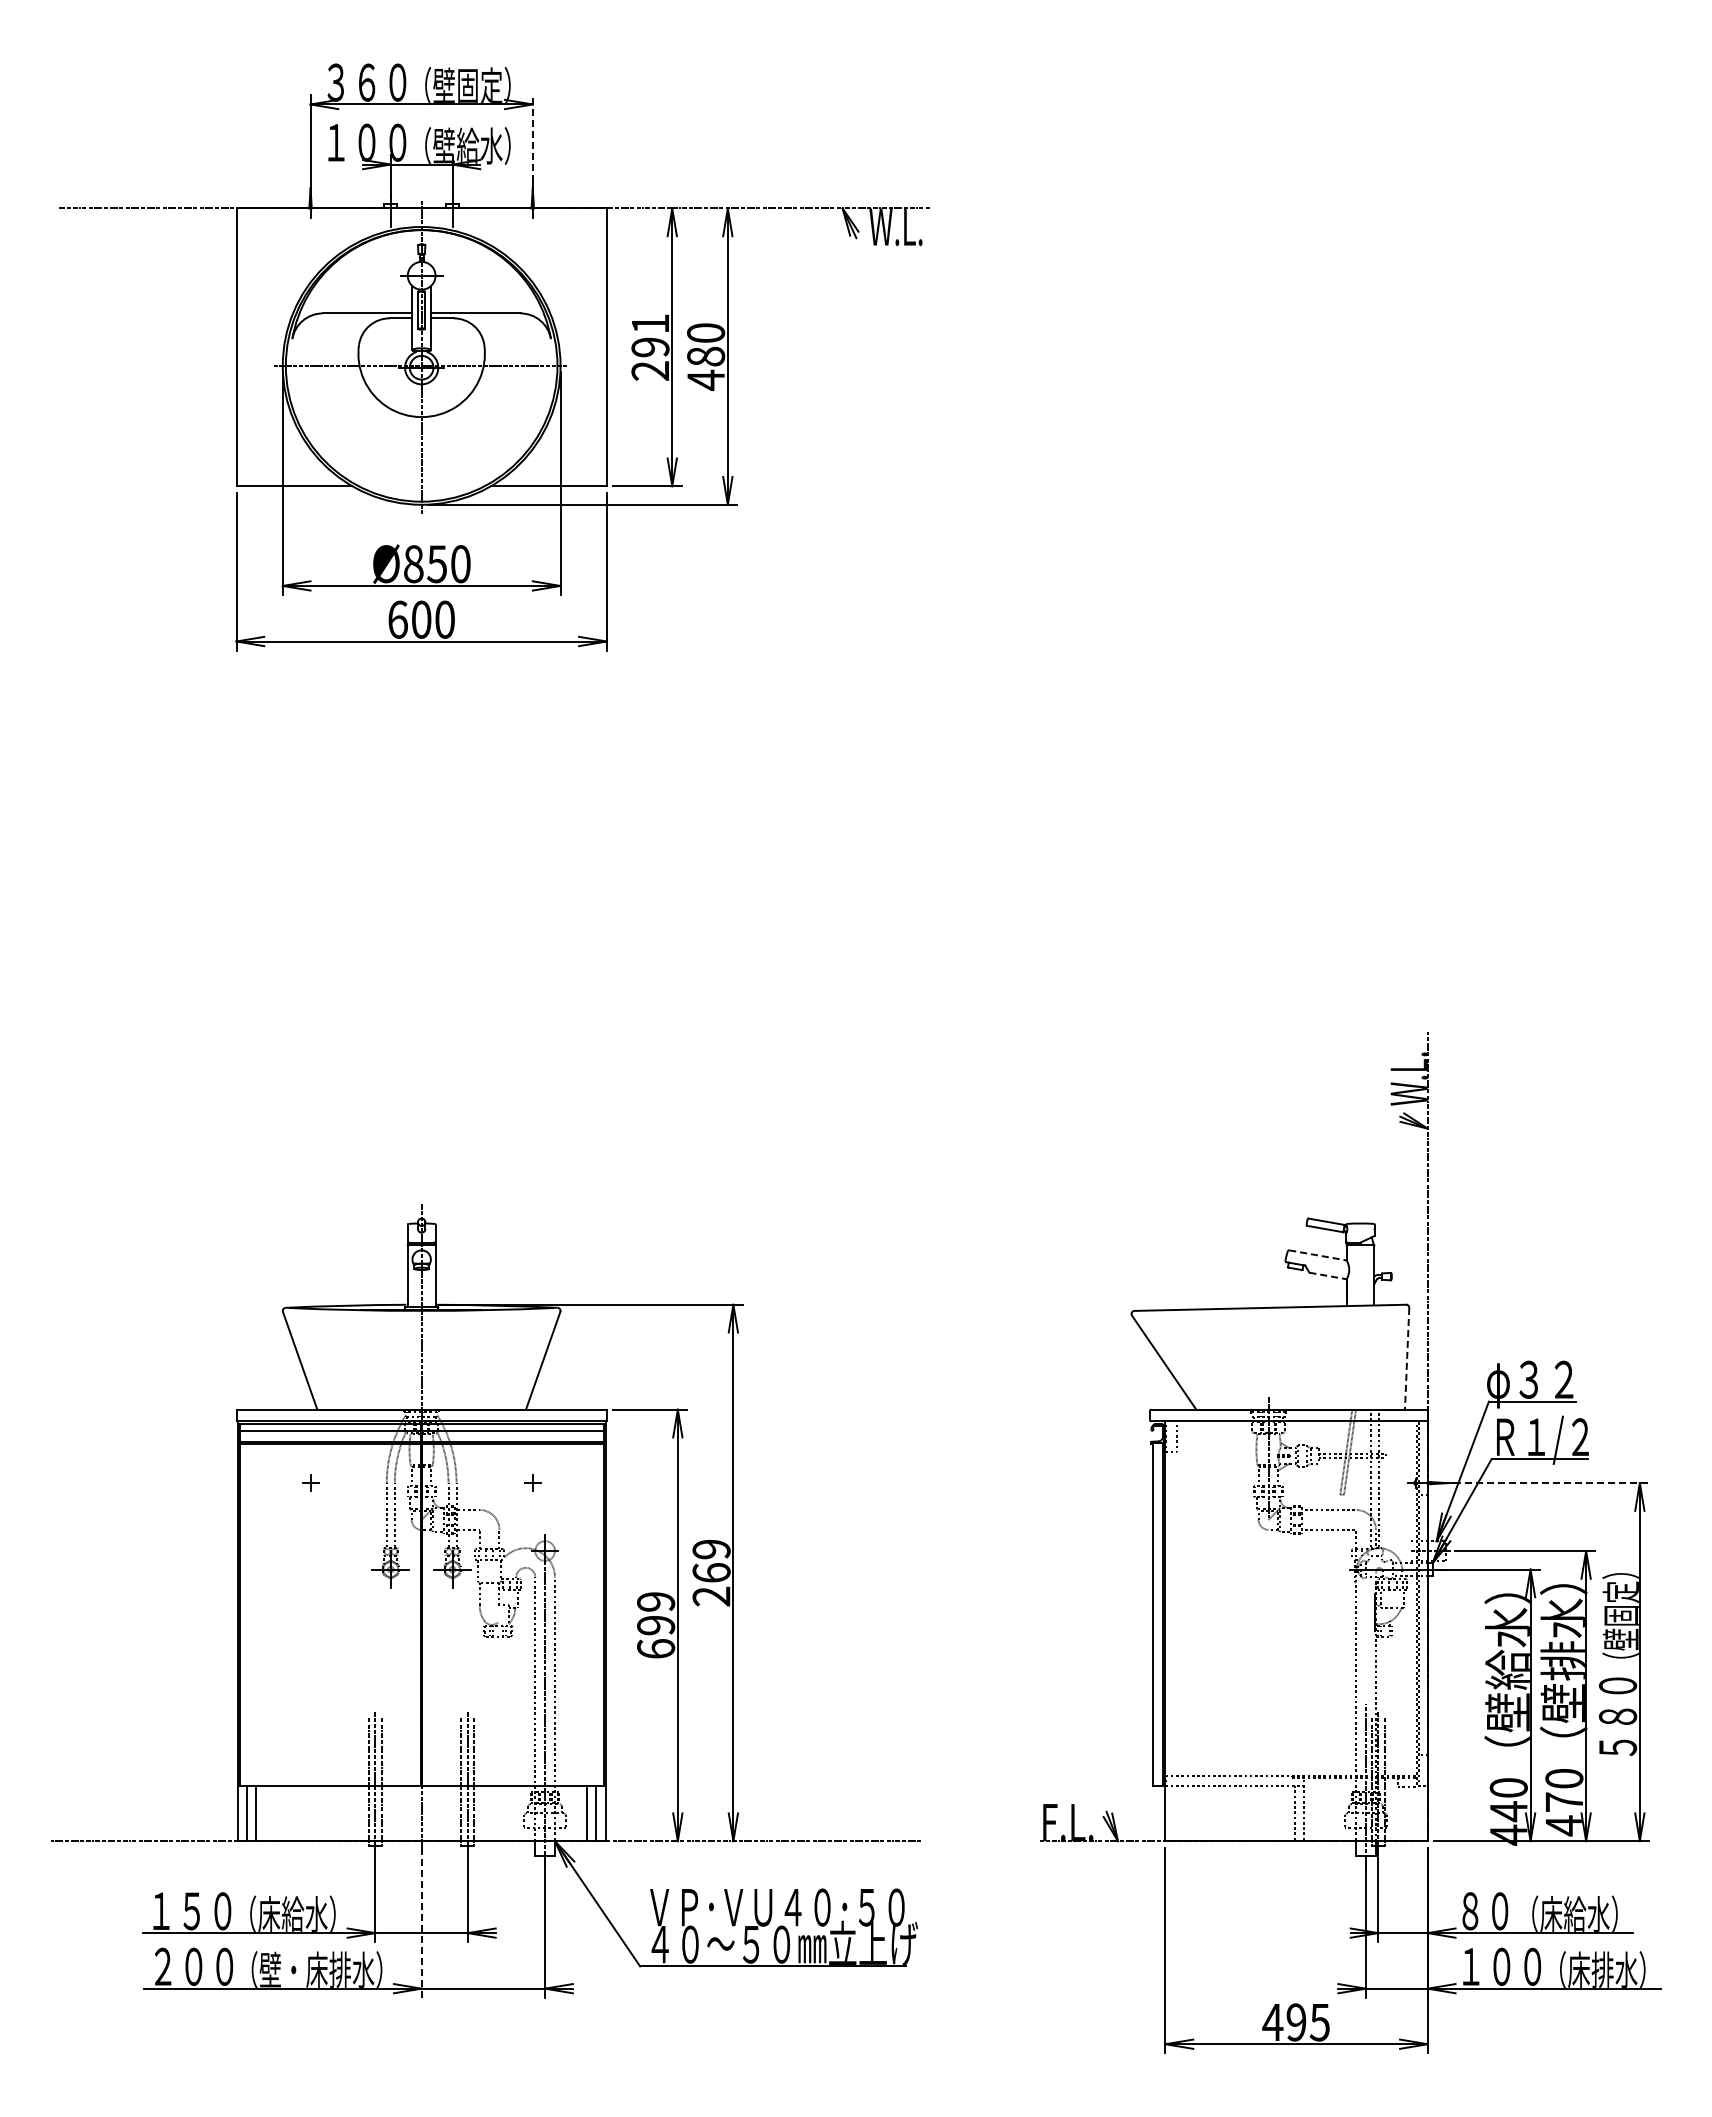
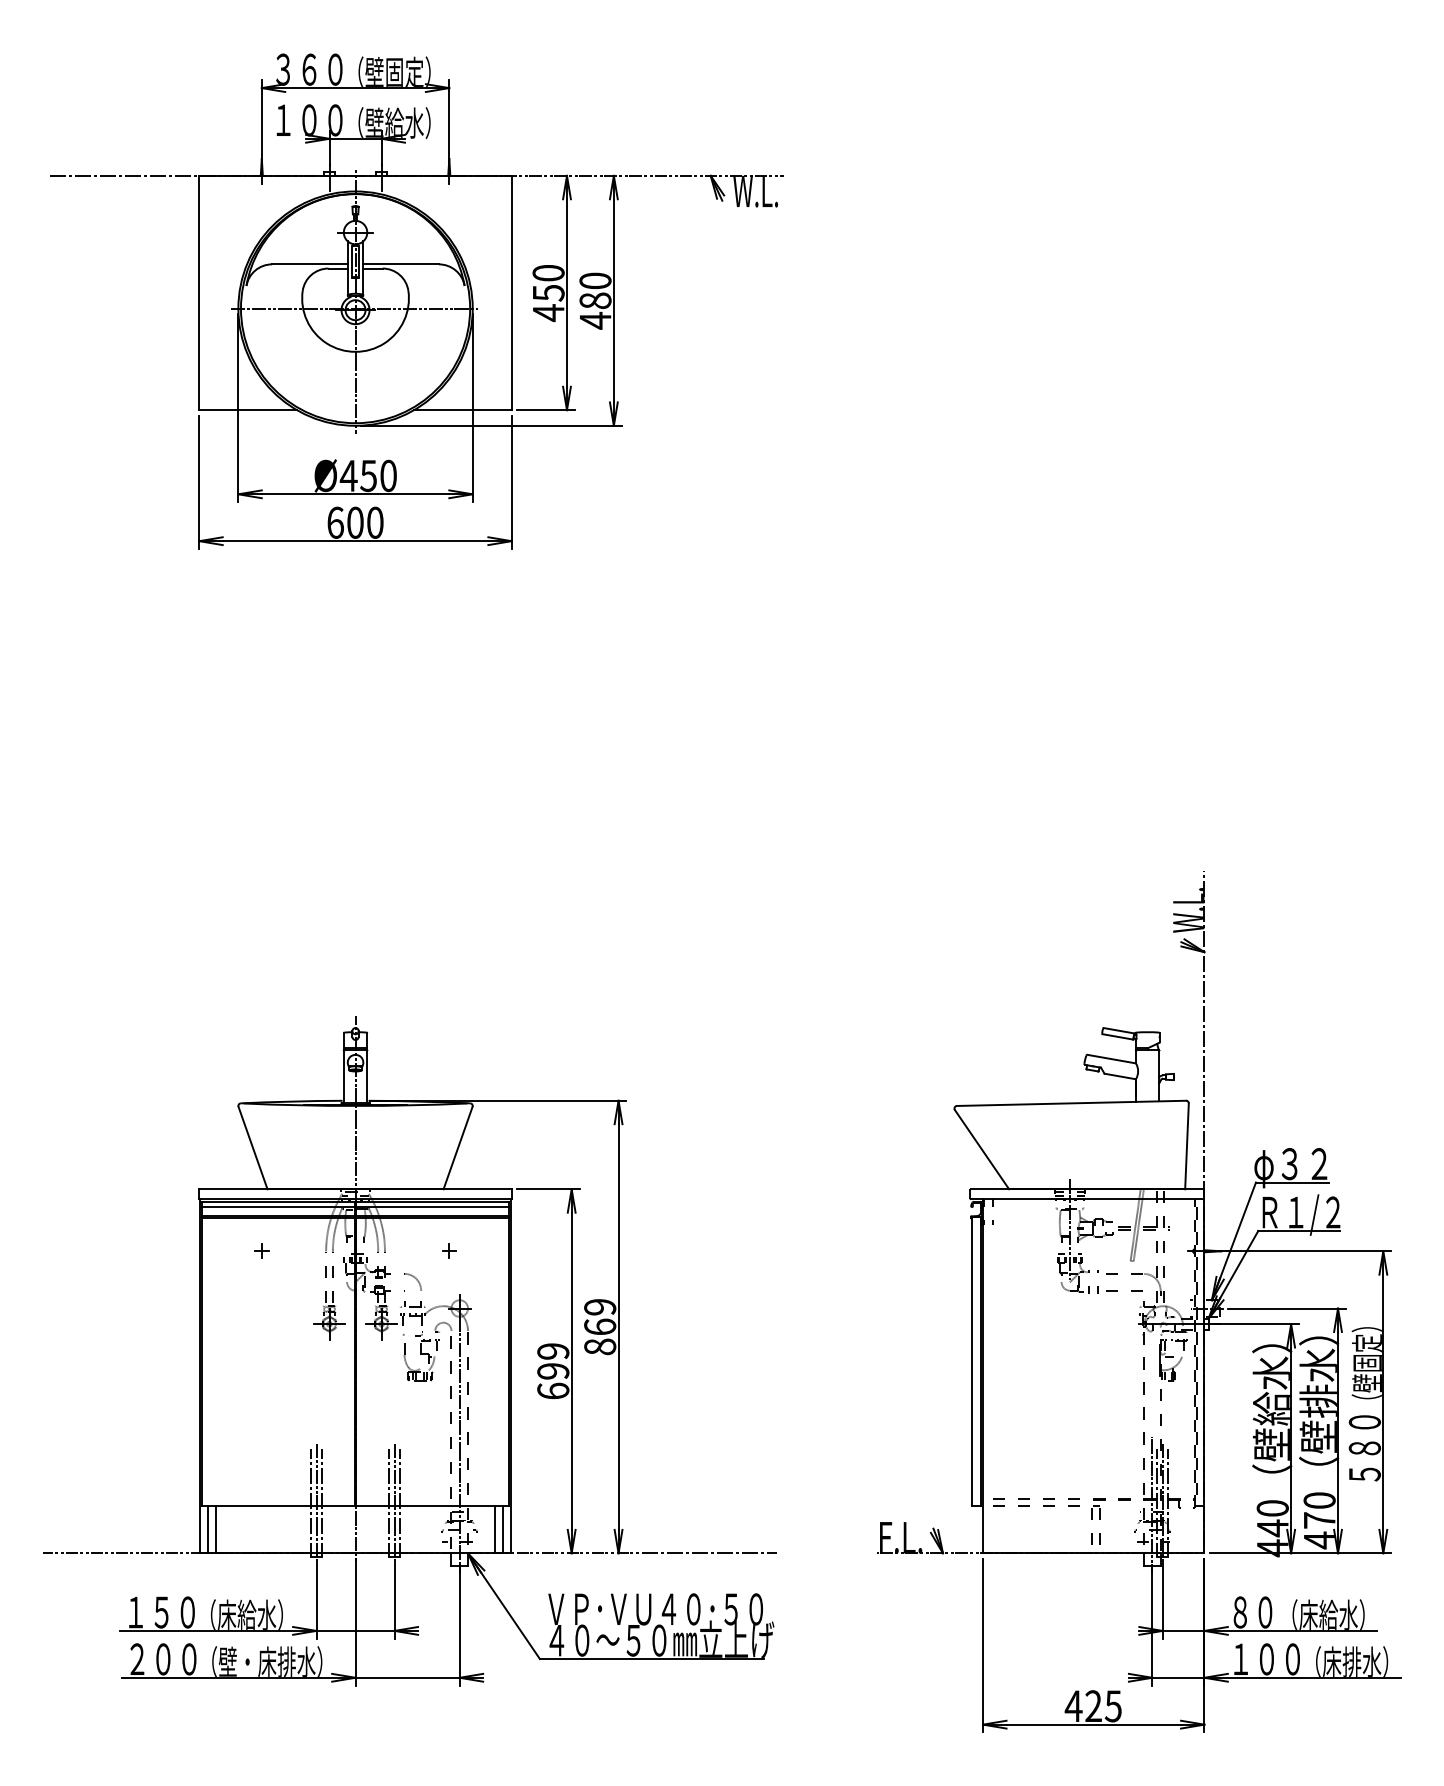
line: (532, 138) -> (449, 116), dashed -> solid
text: (650, 347) -> (548, 293), 291 -> 450
text: (413, 564) -> (348, 476), Ø850 -> Ø450
line: (1318, 1255) -> (1112, 1059), dashed -> solid
line: (1328, 1275) -> (1120, 1076), dashed -> solid
line: (1407, 1358) -> (1187, 1146), dashed -> solid
line: (1552, 1483) -> (1309, 1251), dashed -> solid
text: (711, 1596) -> (600, 1346), 269 -> 869
line: (421, 1923) -> (355, 1622), dashed -> solid
text: (1296, 2022) -> (1093, 1706), 495 -> 425

